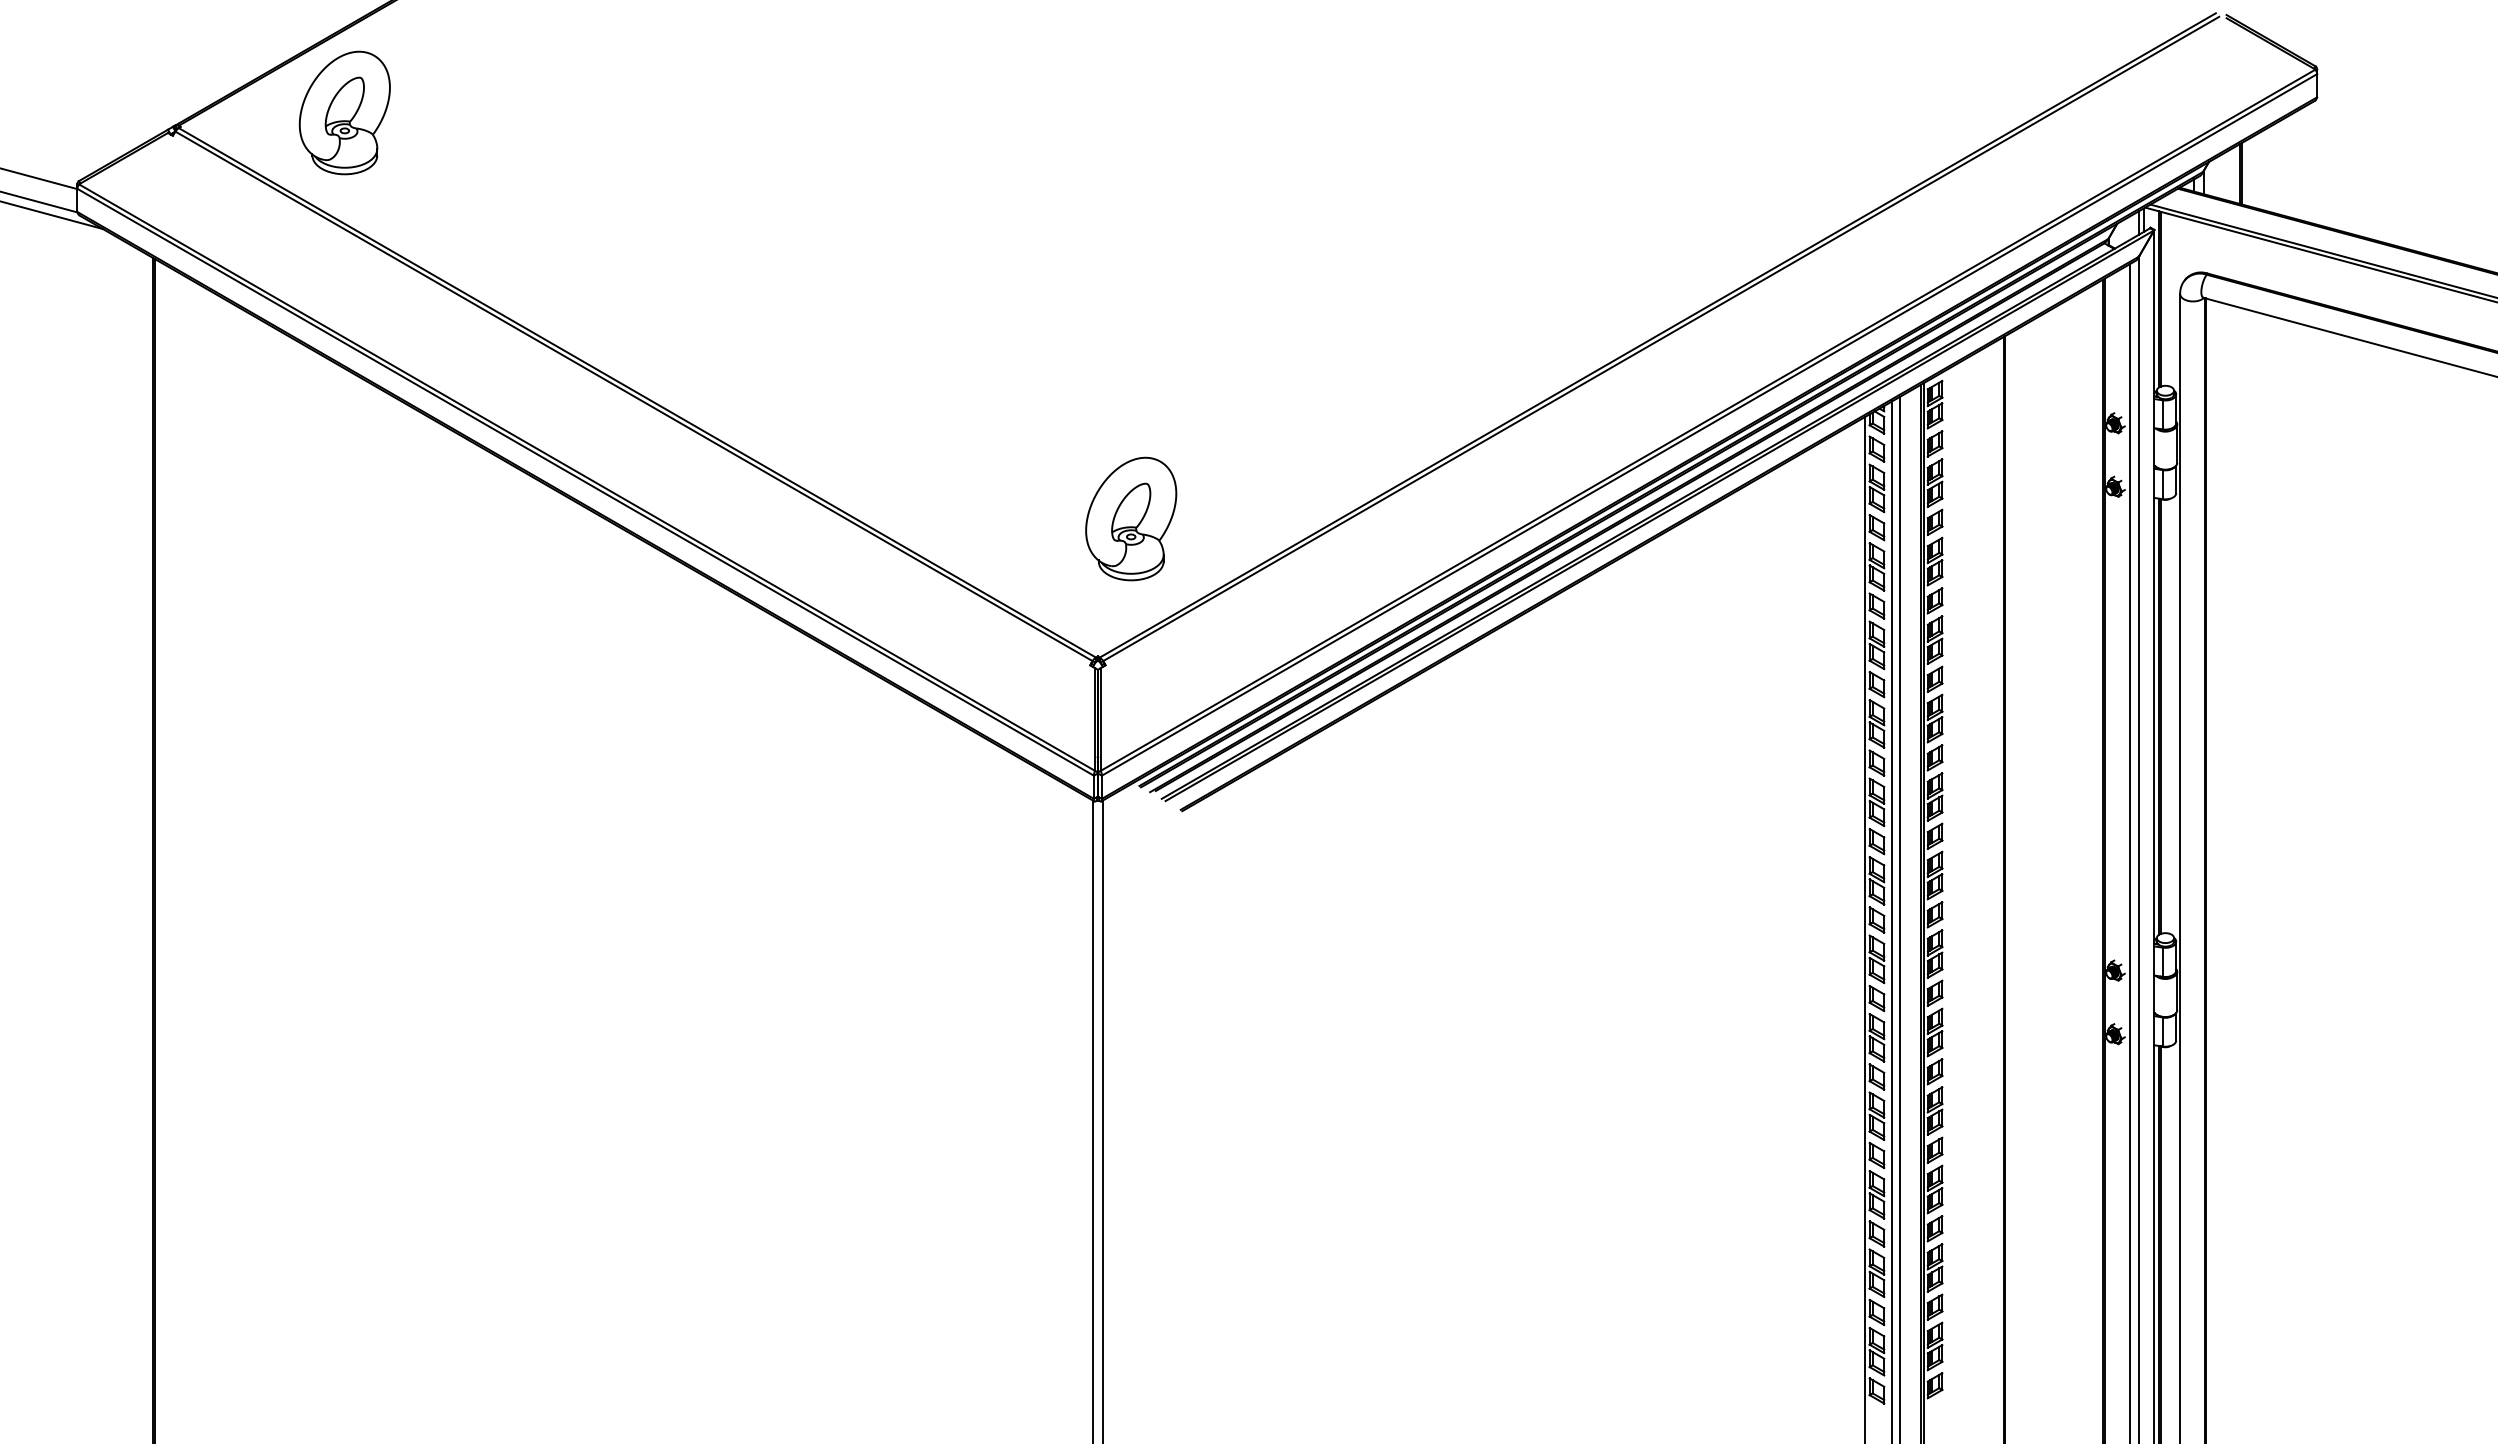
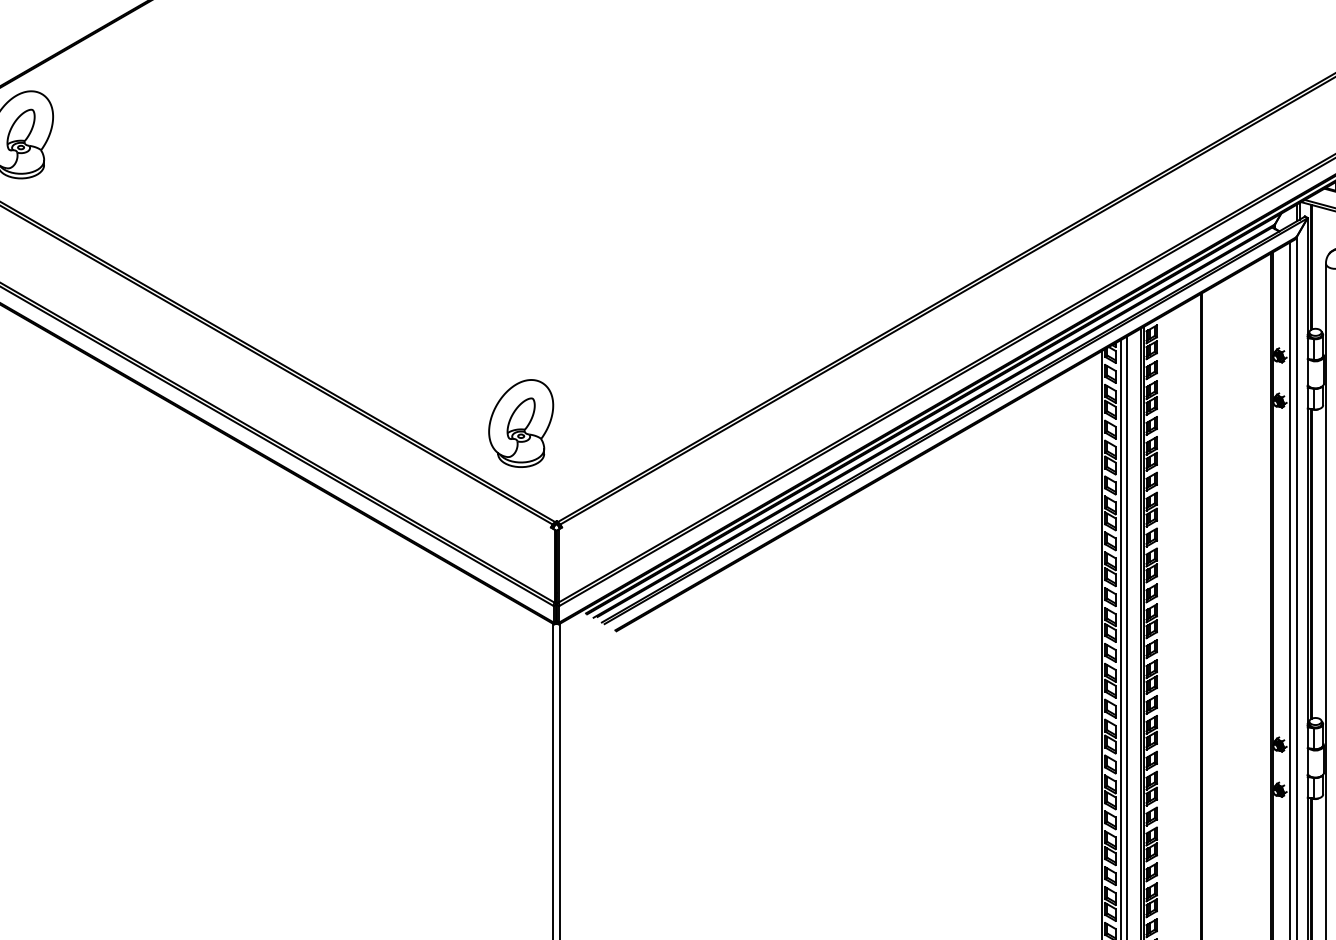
part: (1131, 518) -> (521, 423), moved

